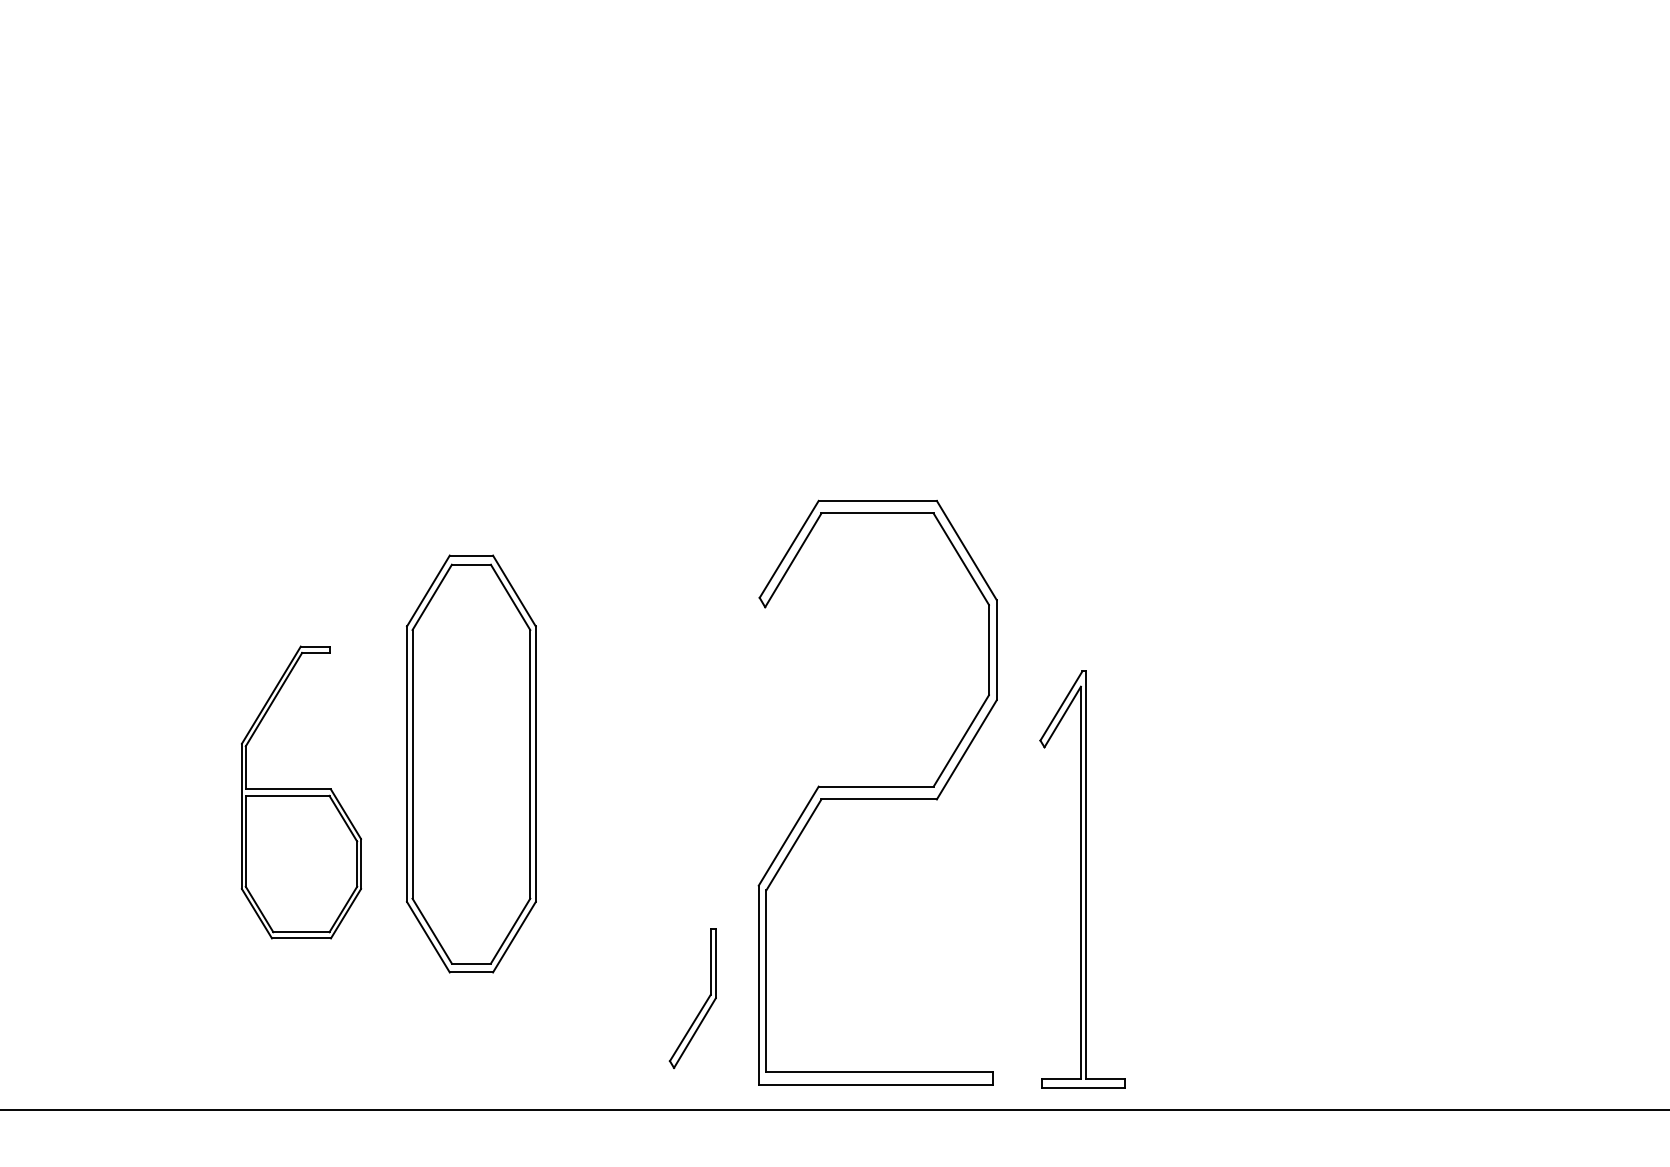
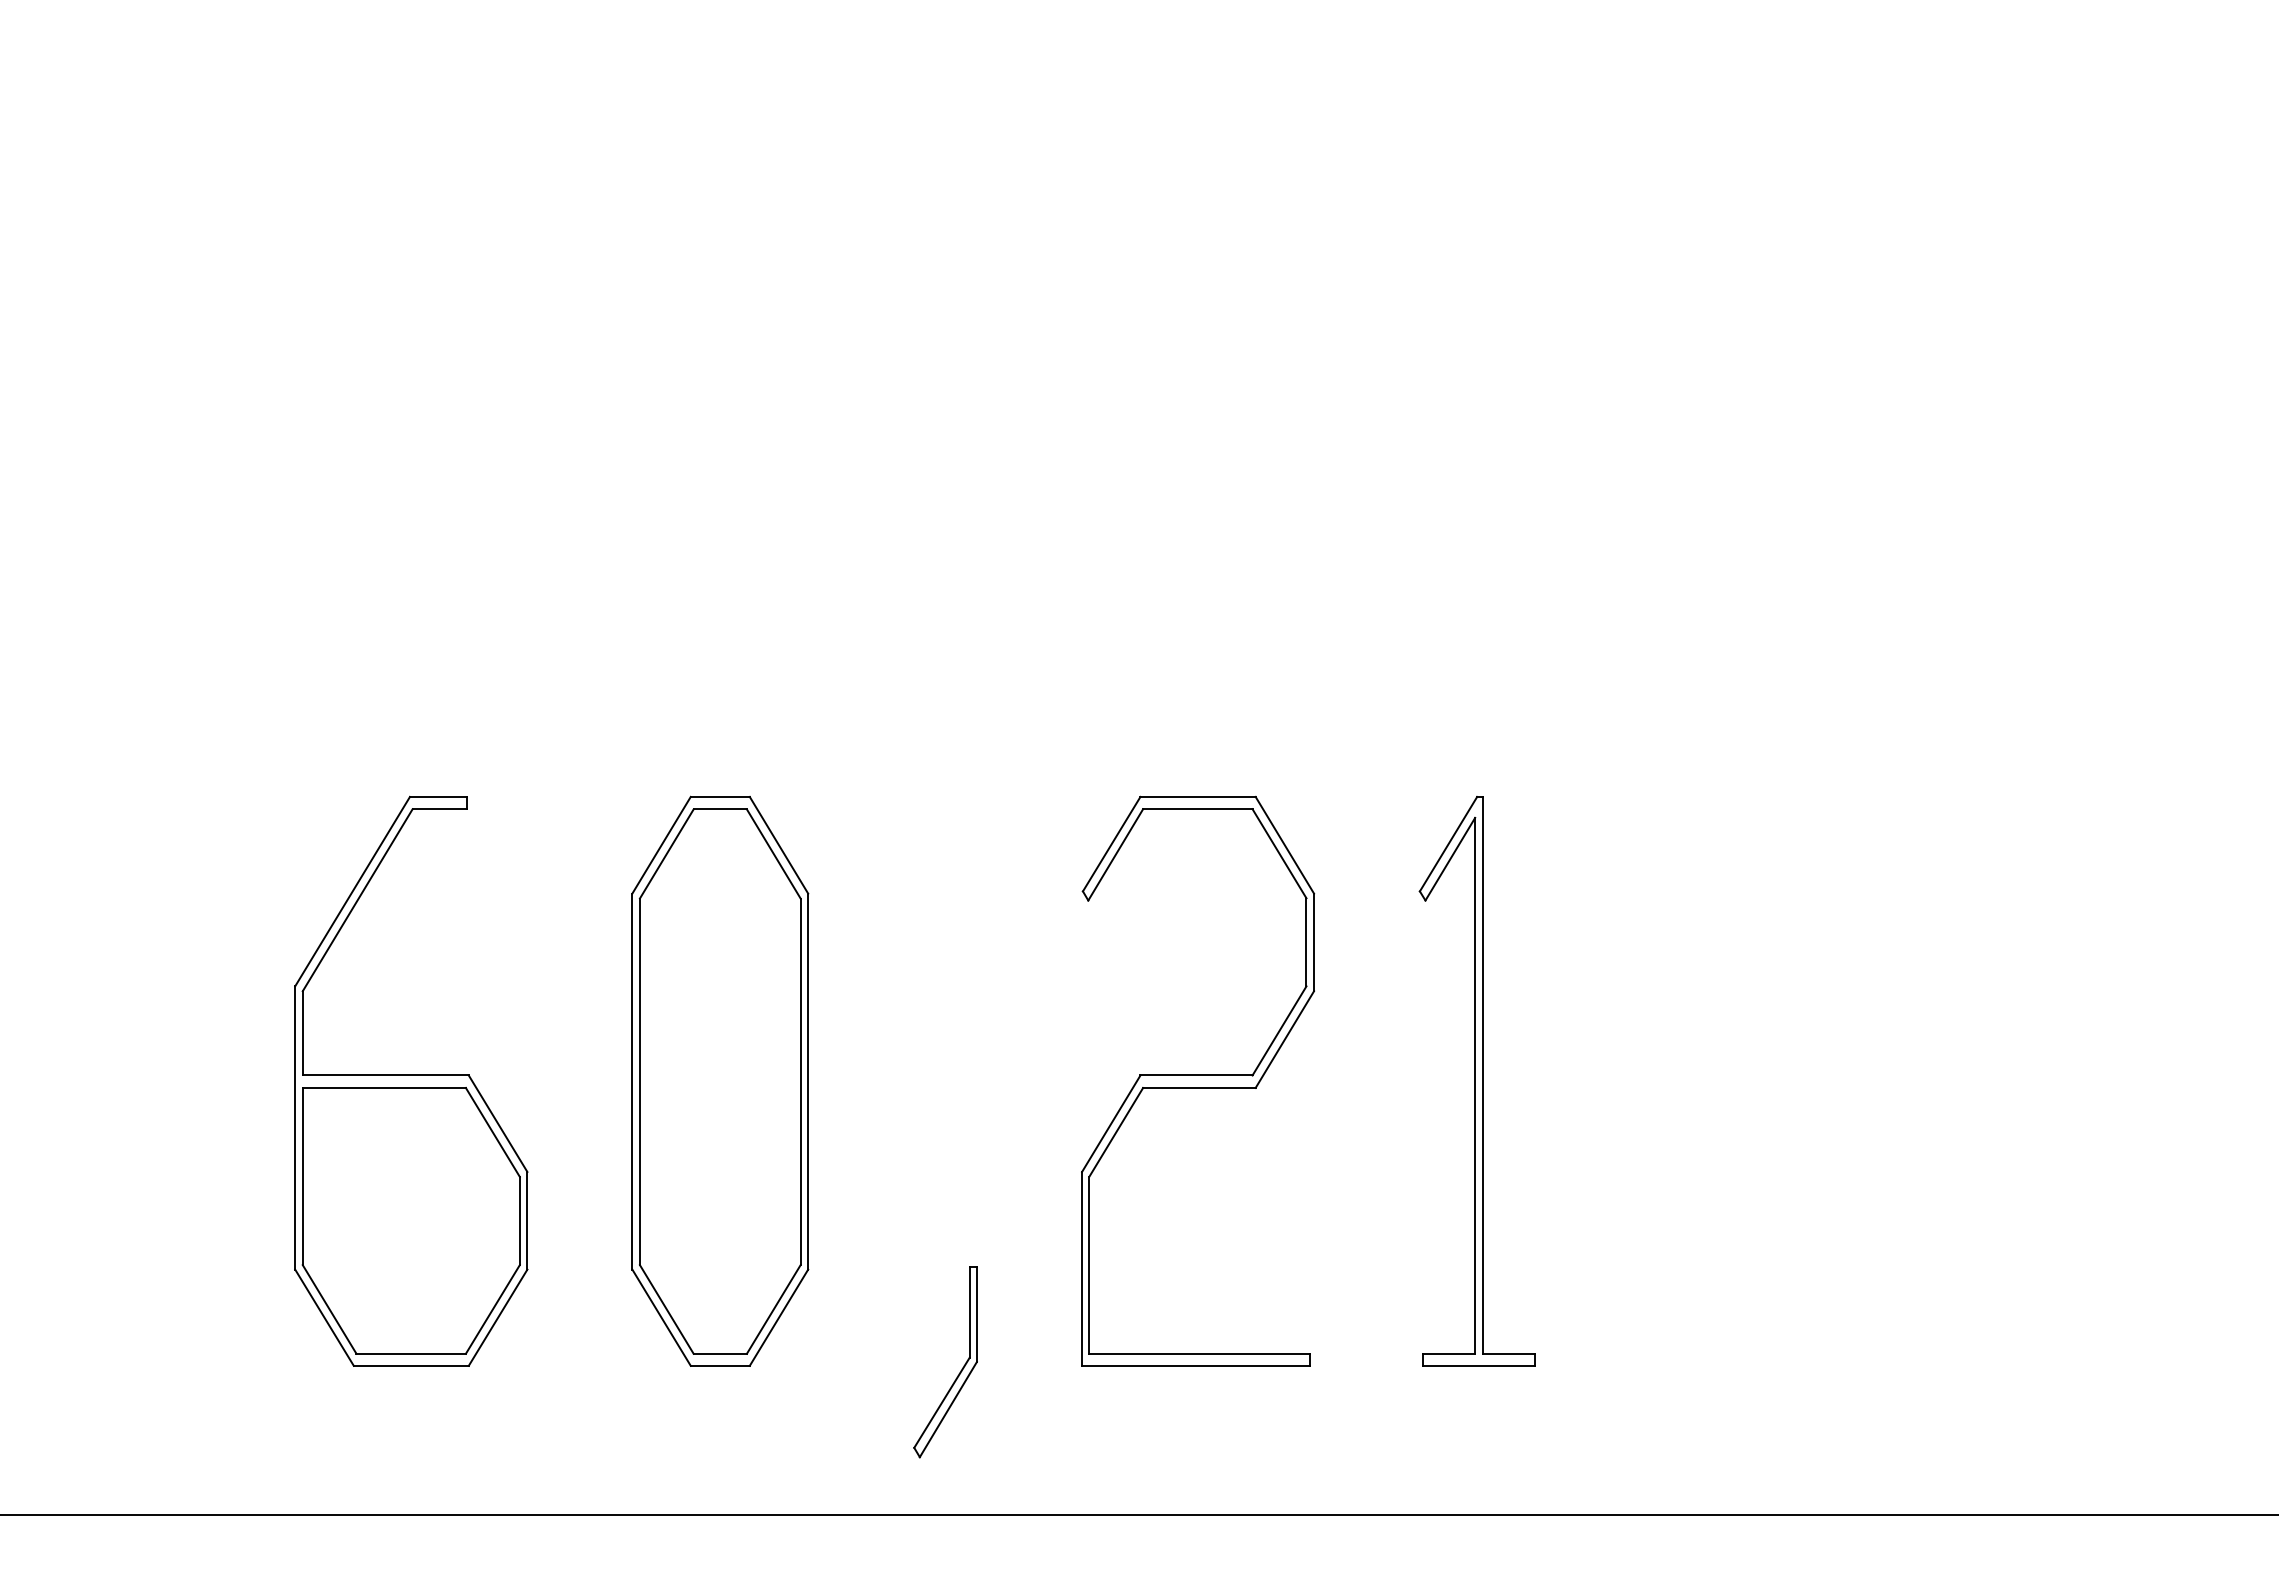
part: (471, 763) -> (720, 1080), moved
part: (301, 791) -> (411, 1080), size x1.43
part: (878, 791) -> (1198, 1080), size x0.71
part: (1081, 879) -> (1476, 1081), moved

